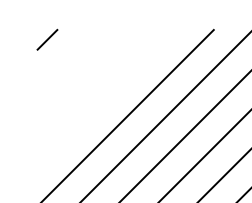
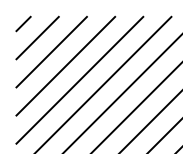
line: (66, 58) -> (37, 37), added
line: (86, 78) -> (51, 51), added
line: (105, 97) -> (65, 65), added

